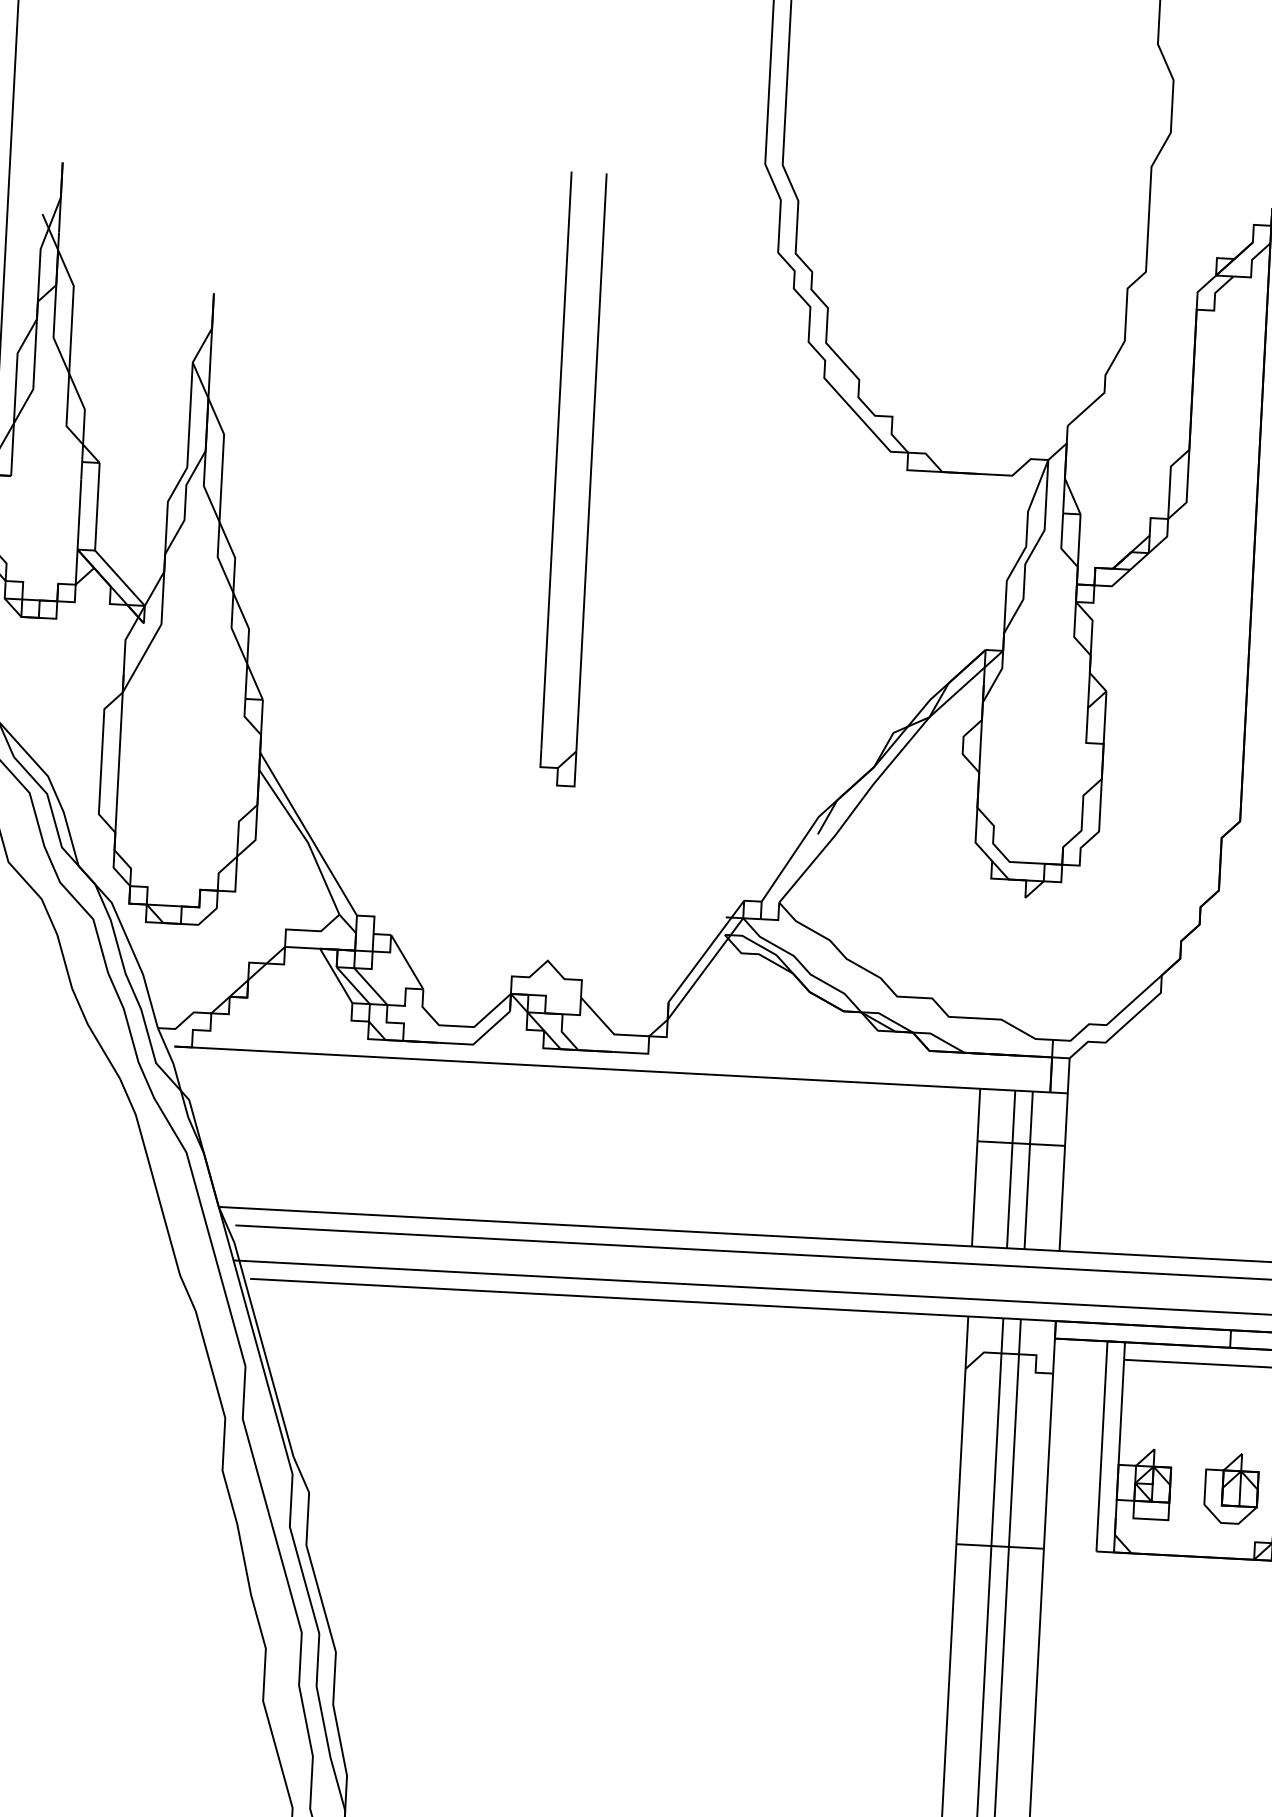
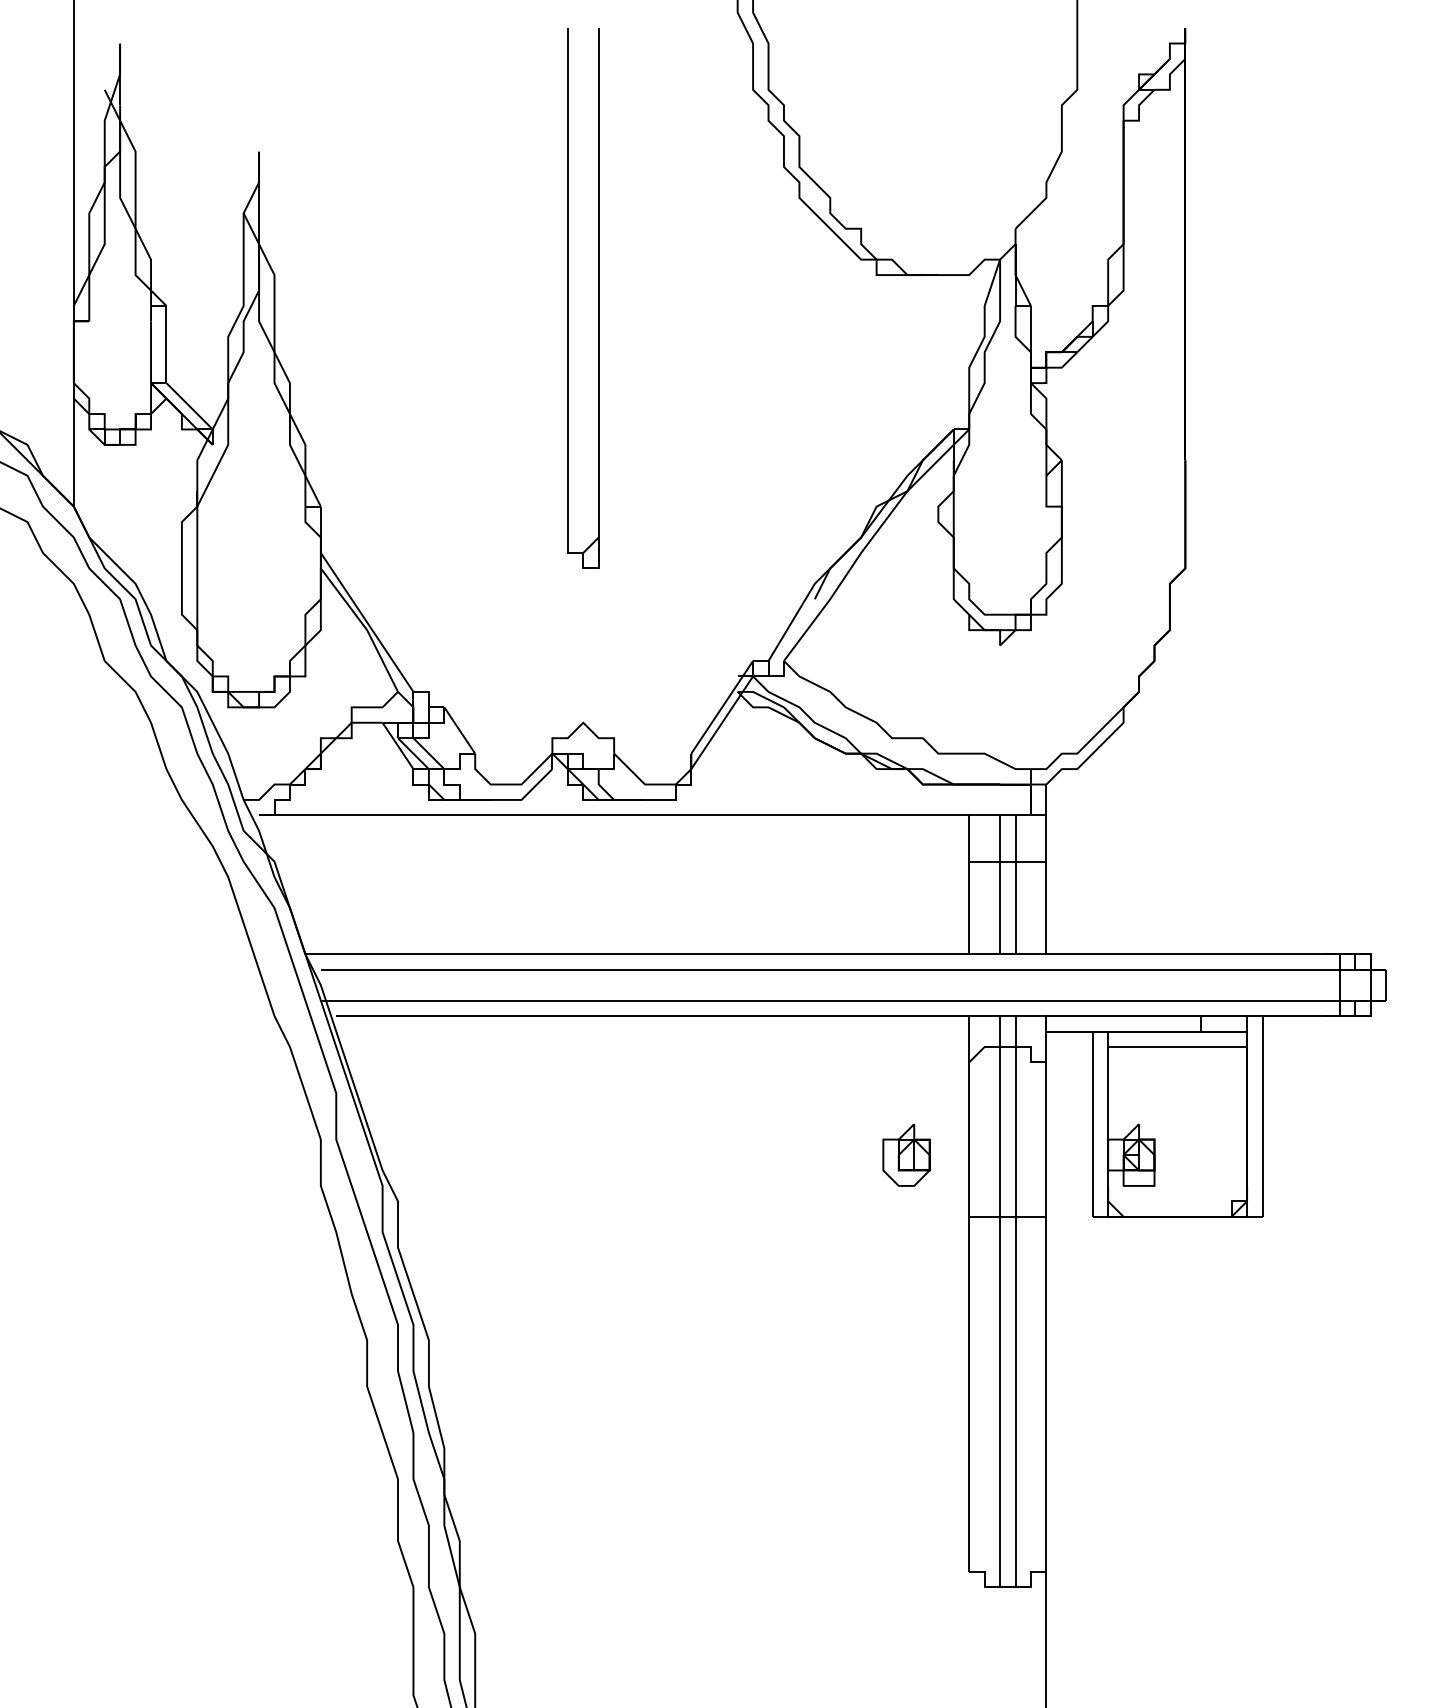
part: (1231, 1487) -> (906, 1154), moved

